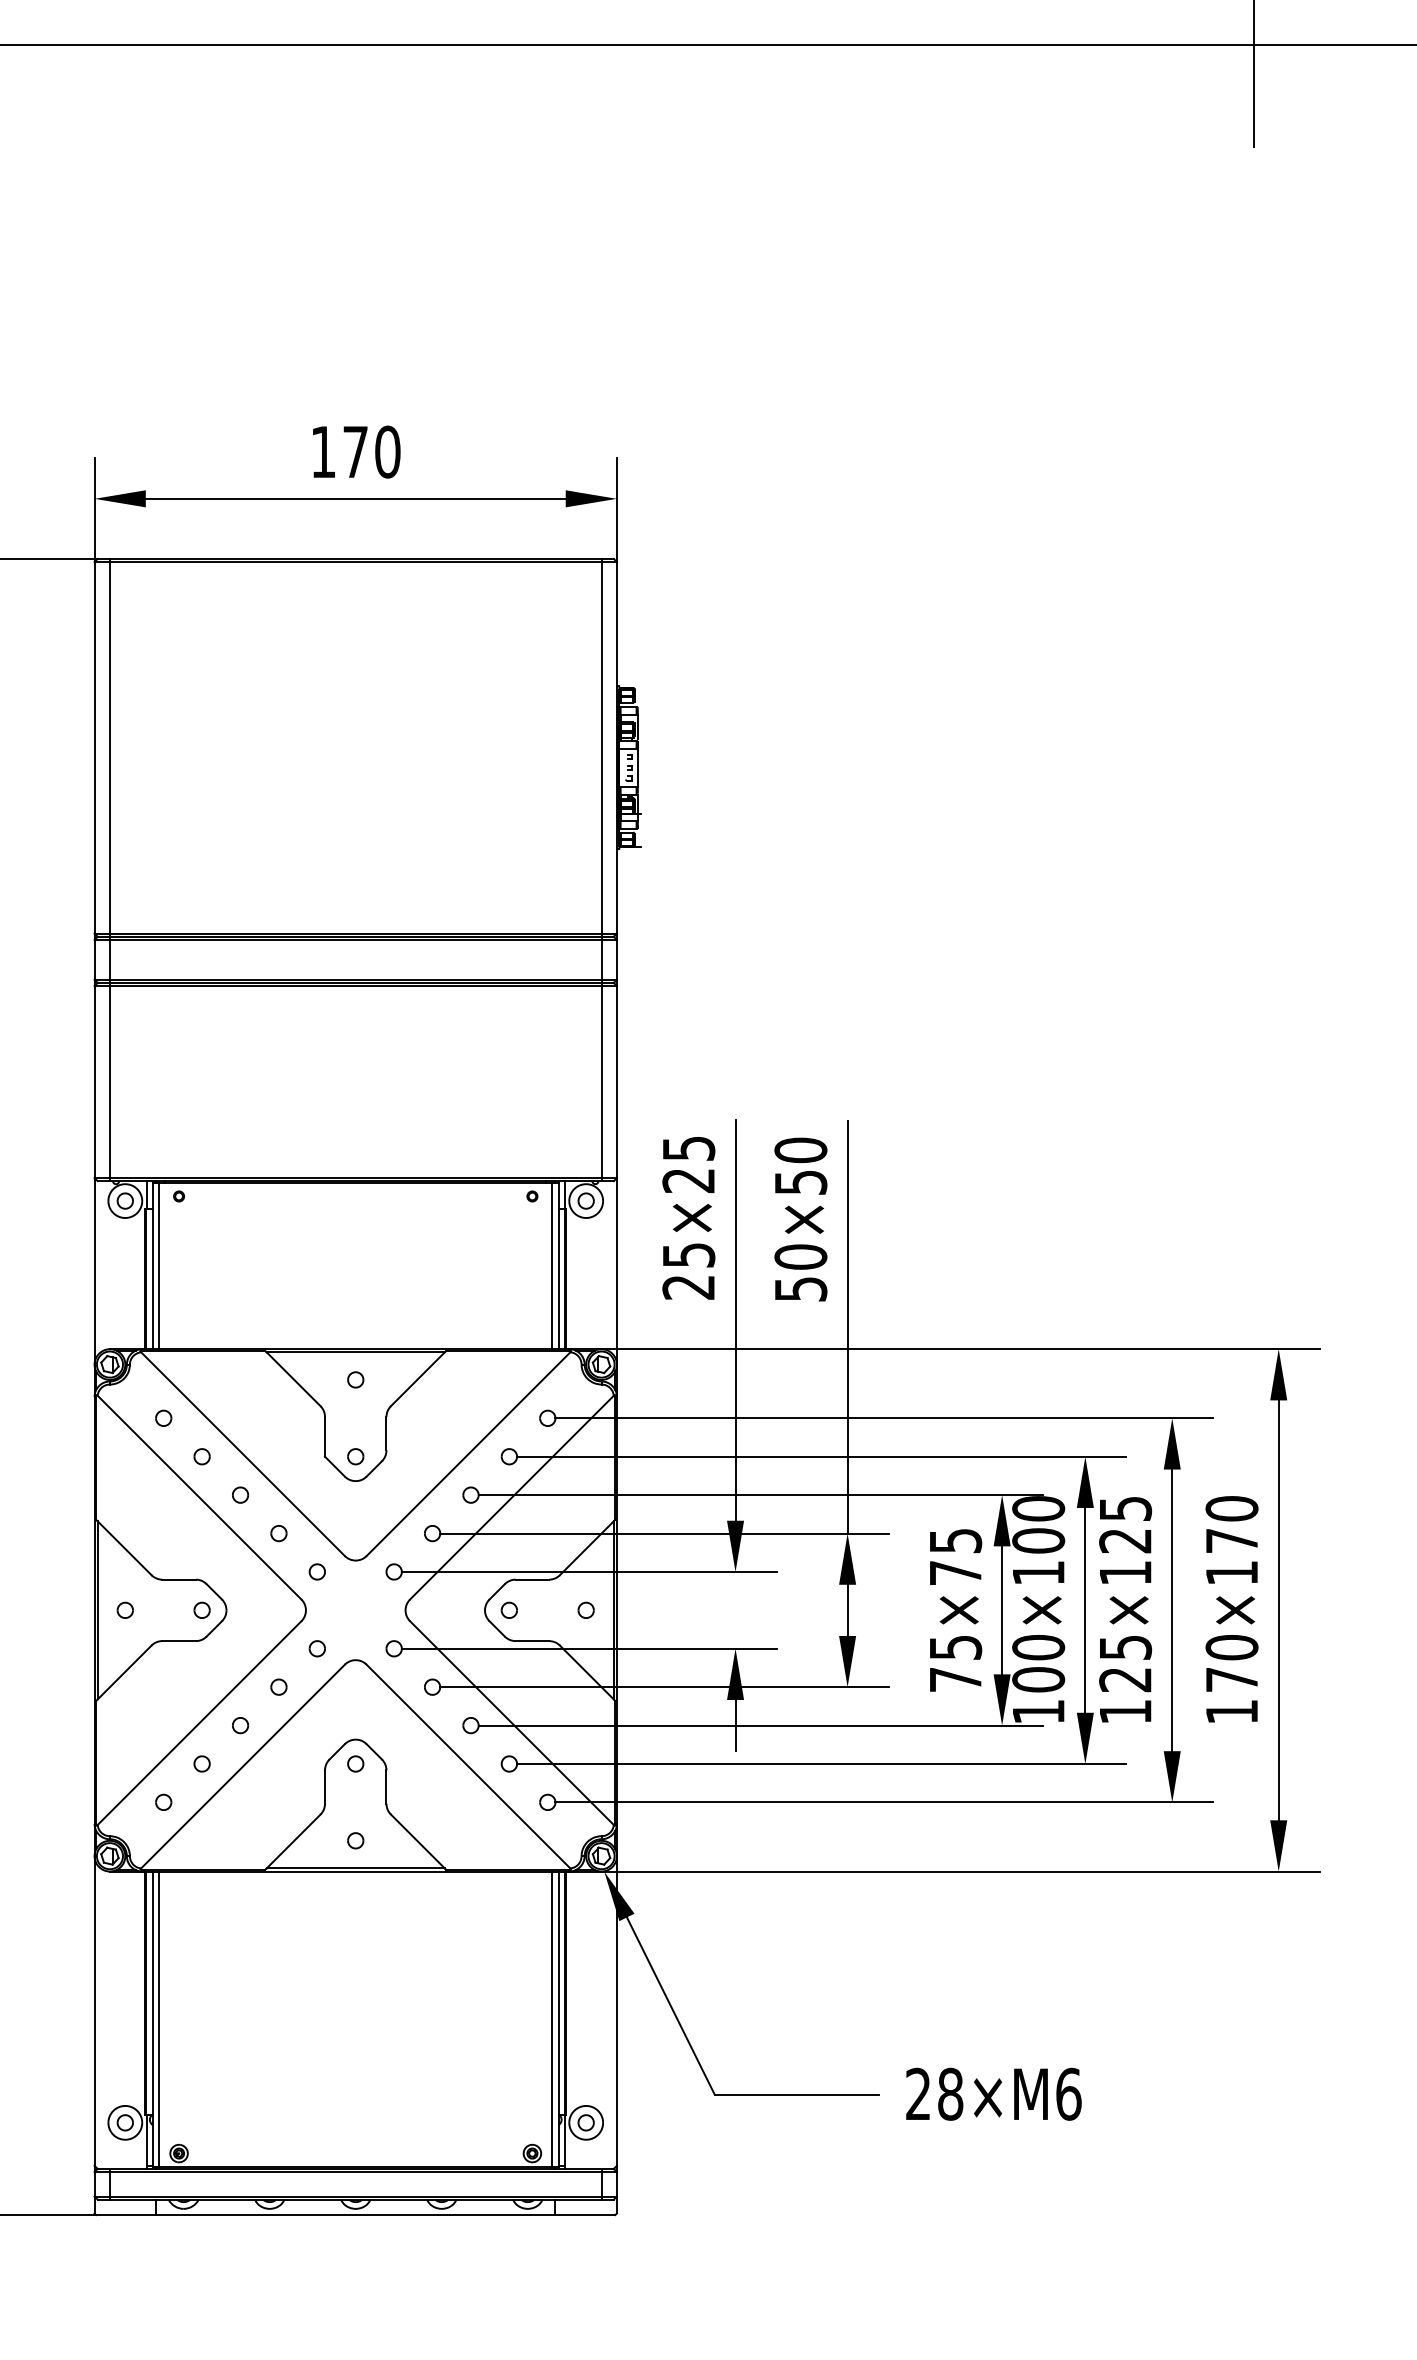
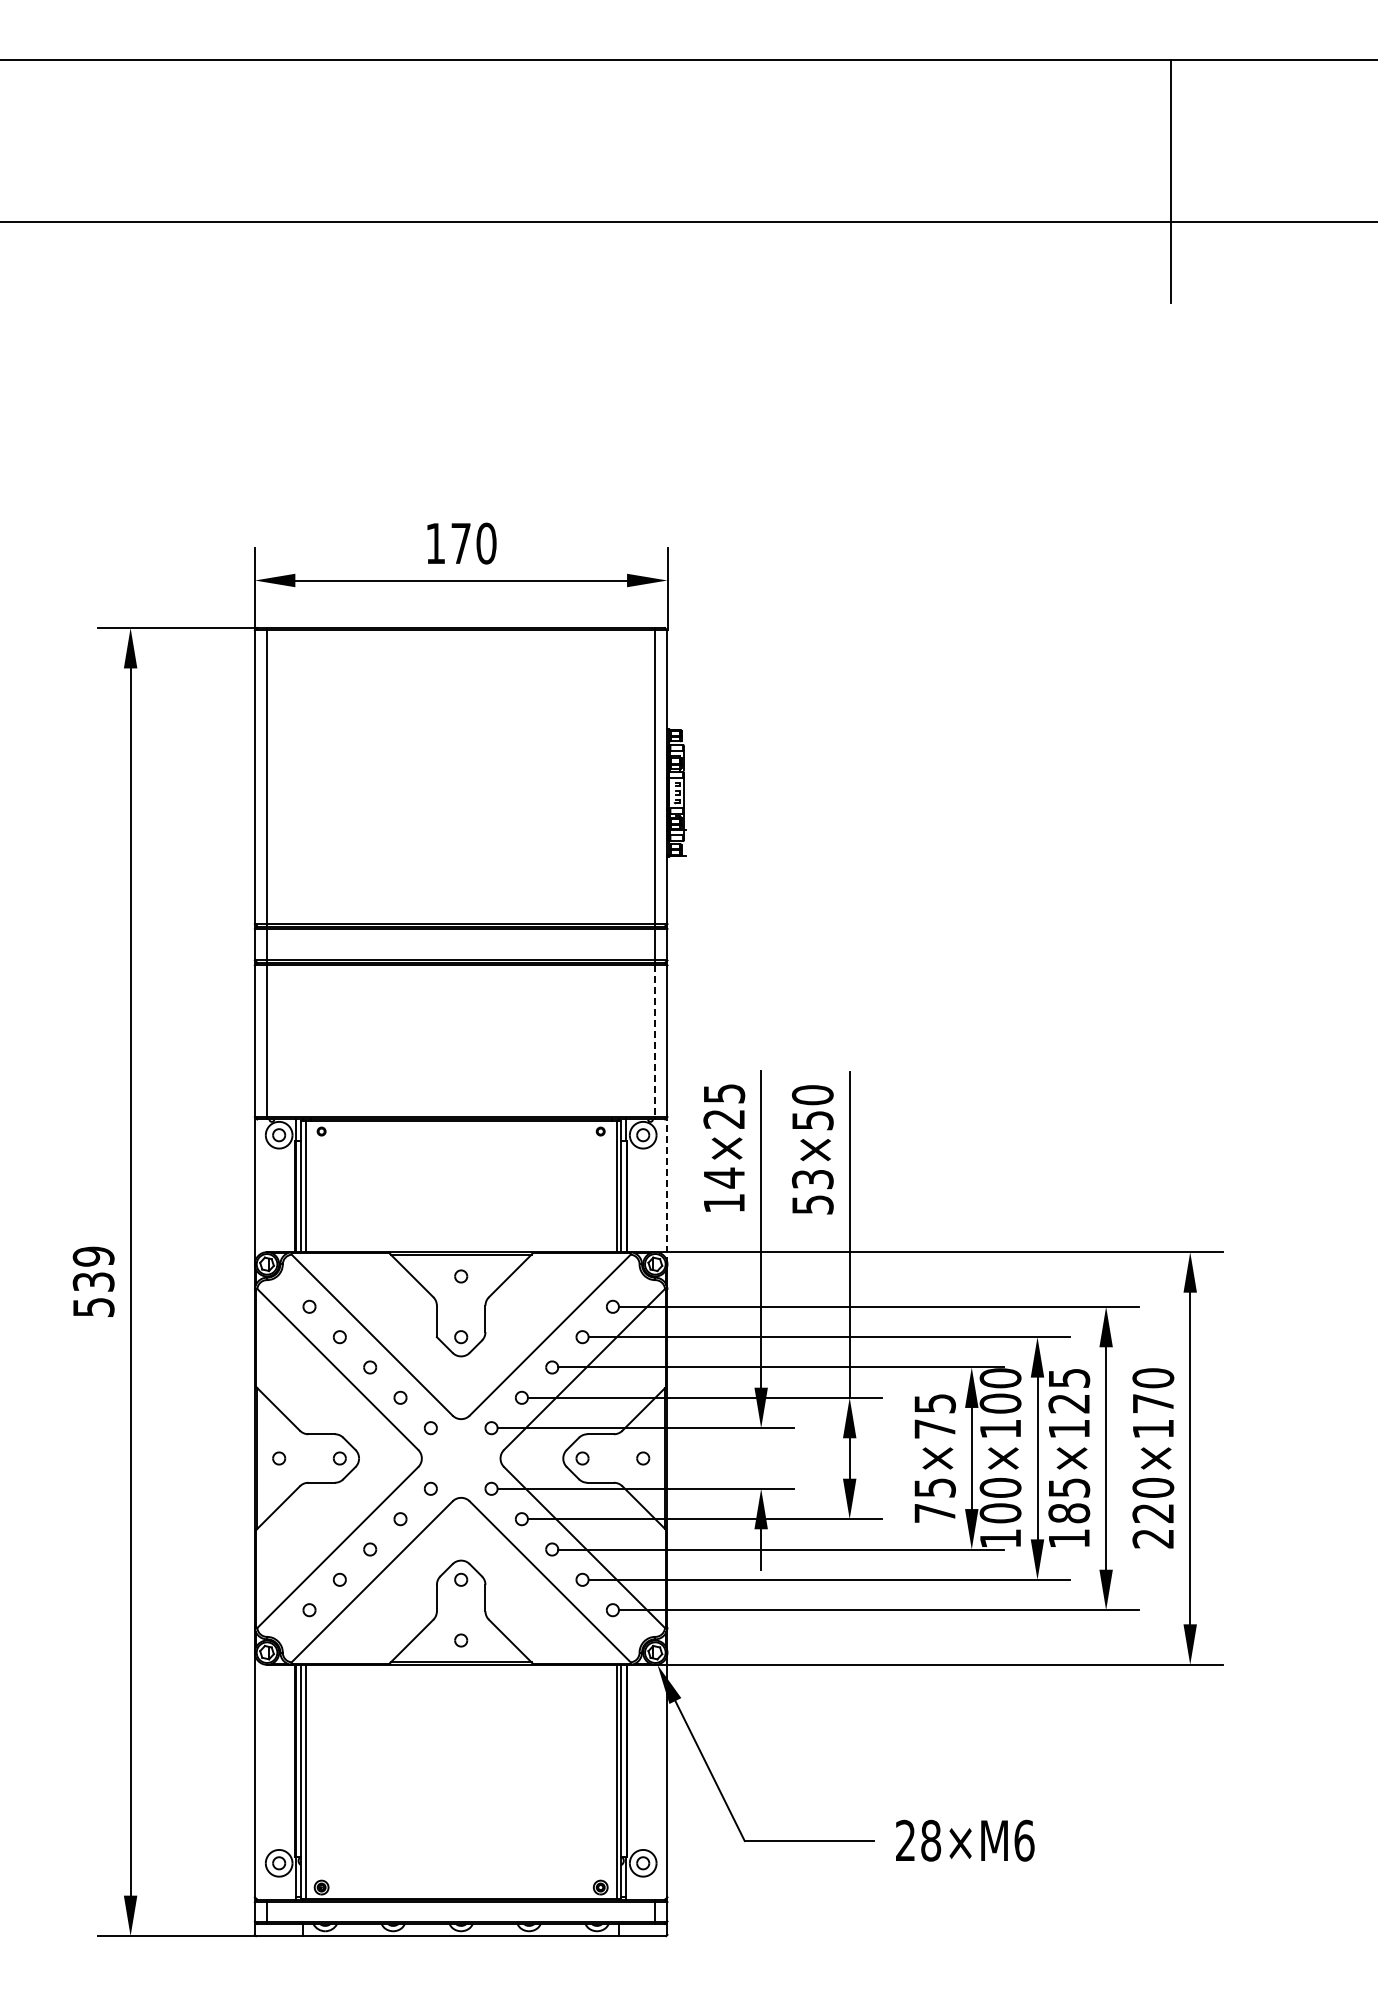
line: (601, 1082) -> (655, 1041), solid -> dashed
text: (800, 1257) -> (812, 1179), 50×50 -> 53×50
line: (616, 1271) -> (667, 1190), solid -> dashed
text: (689, 1271) -> (724, 1190), 25×25 -> 14×25
text: (1125, 1679) -> (1069, 1513), 125×125 -> 185×125
text: (1230, 1696) -> (1152, 1526), 170×170 -> 220×170

